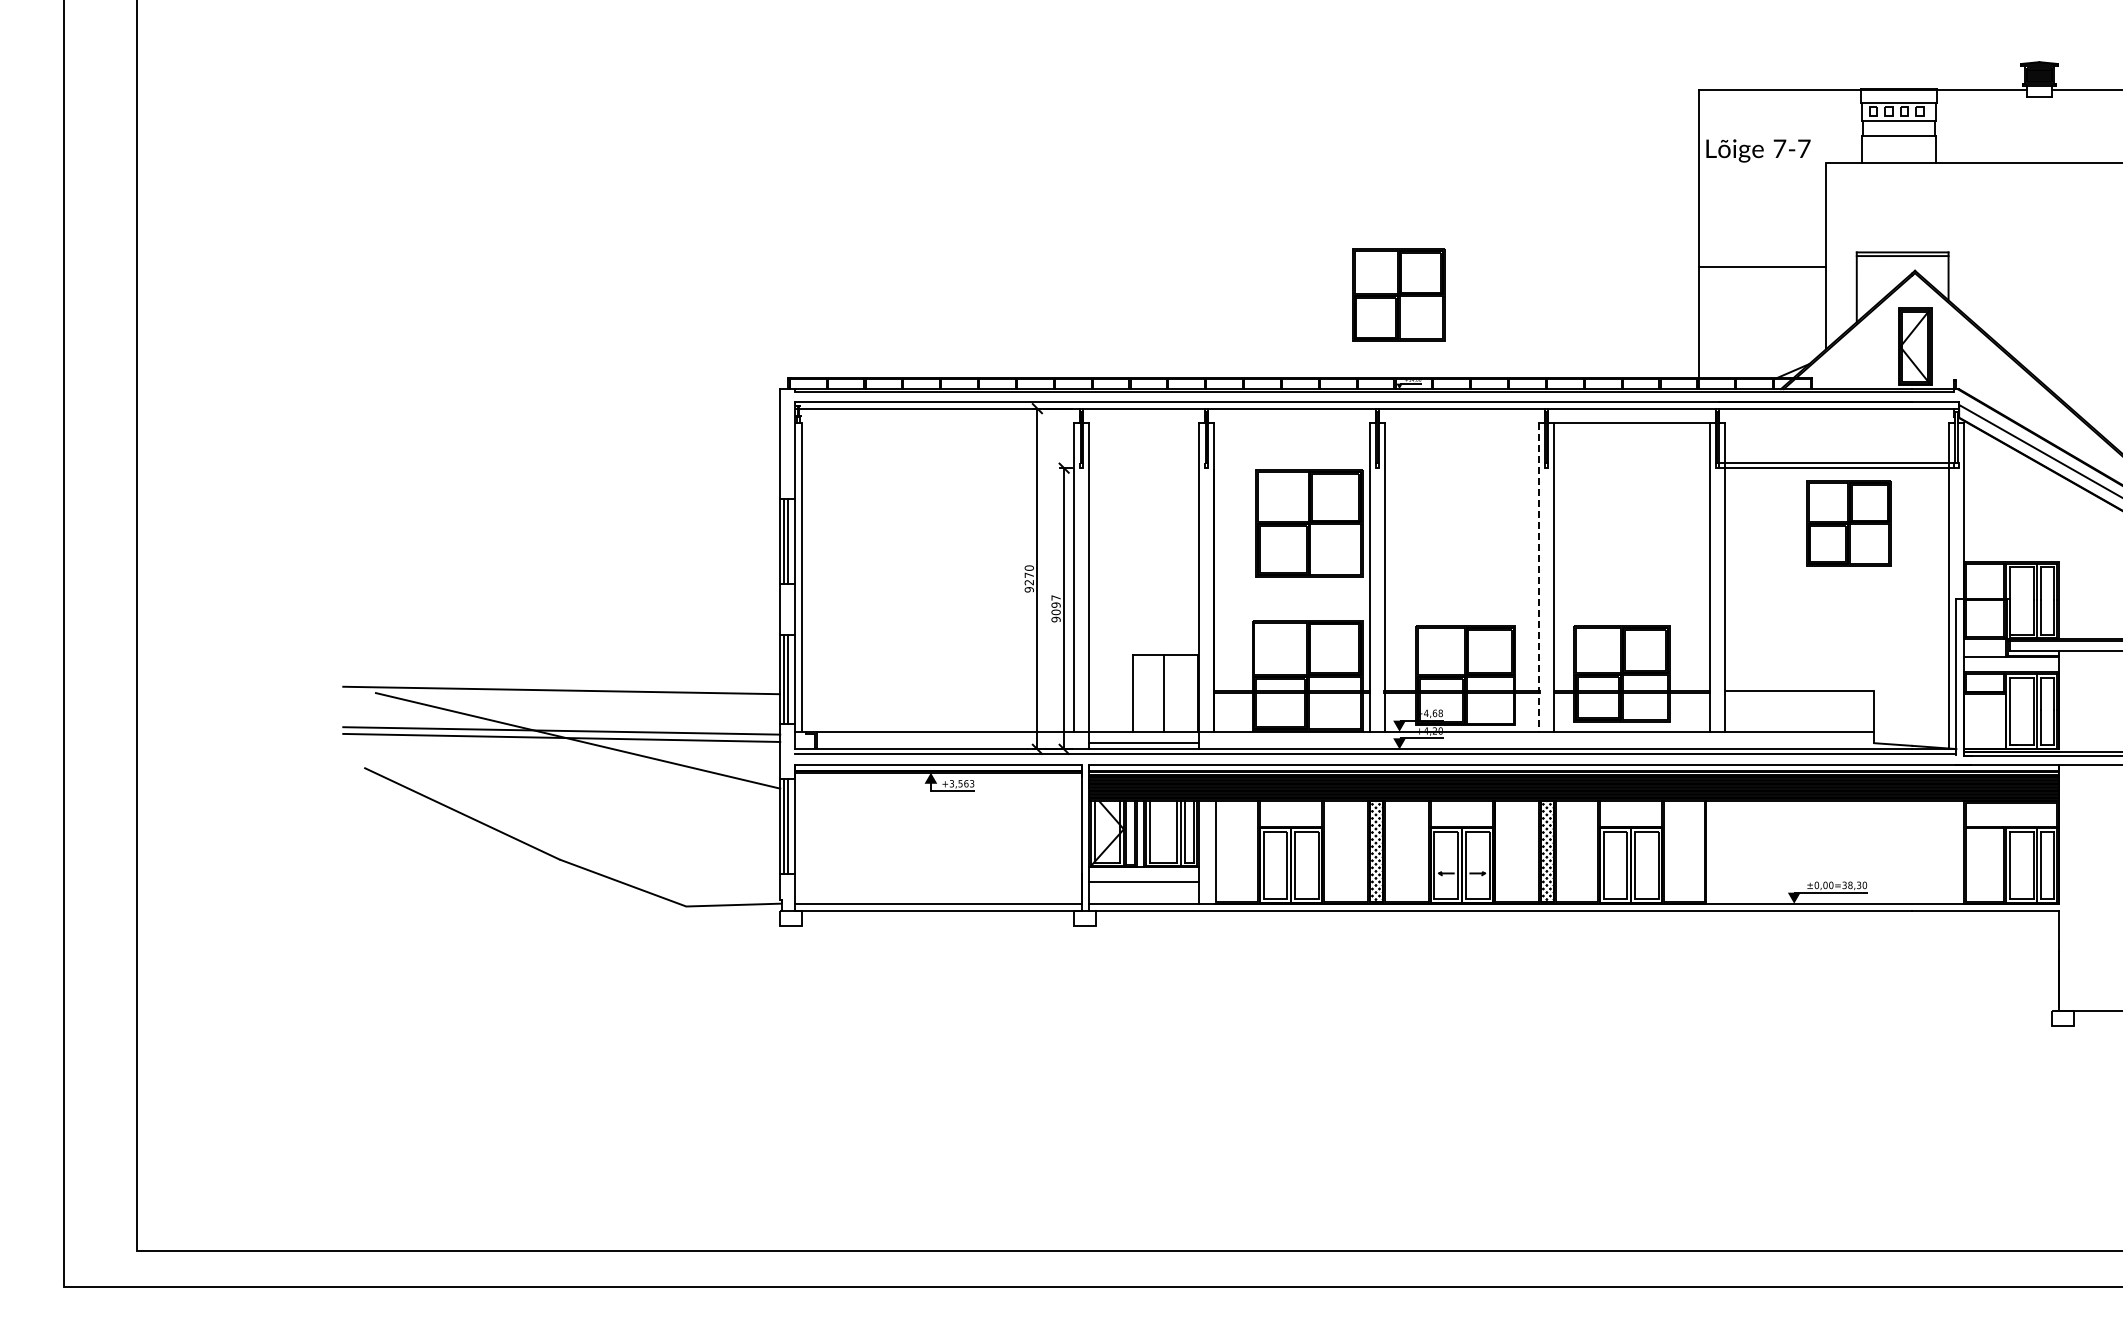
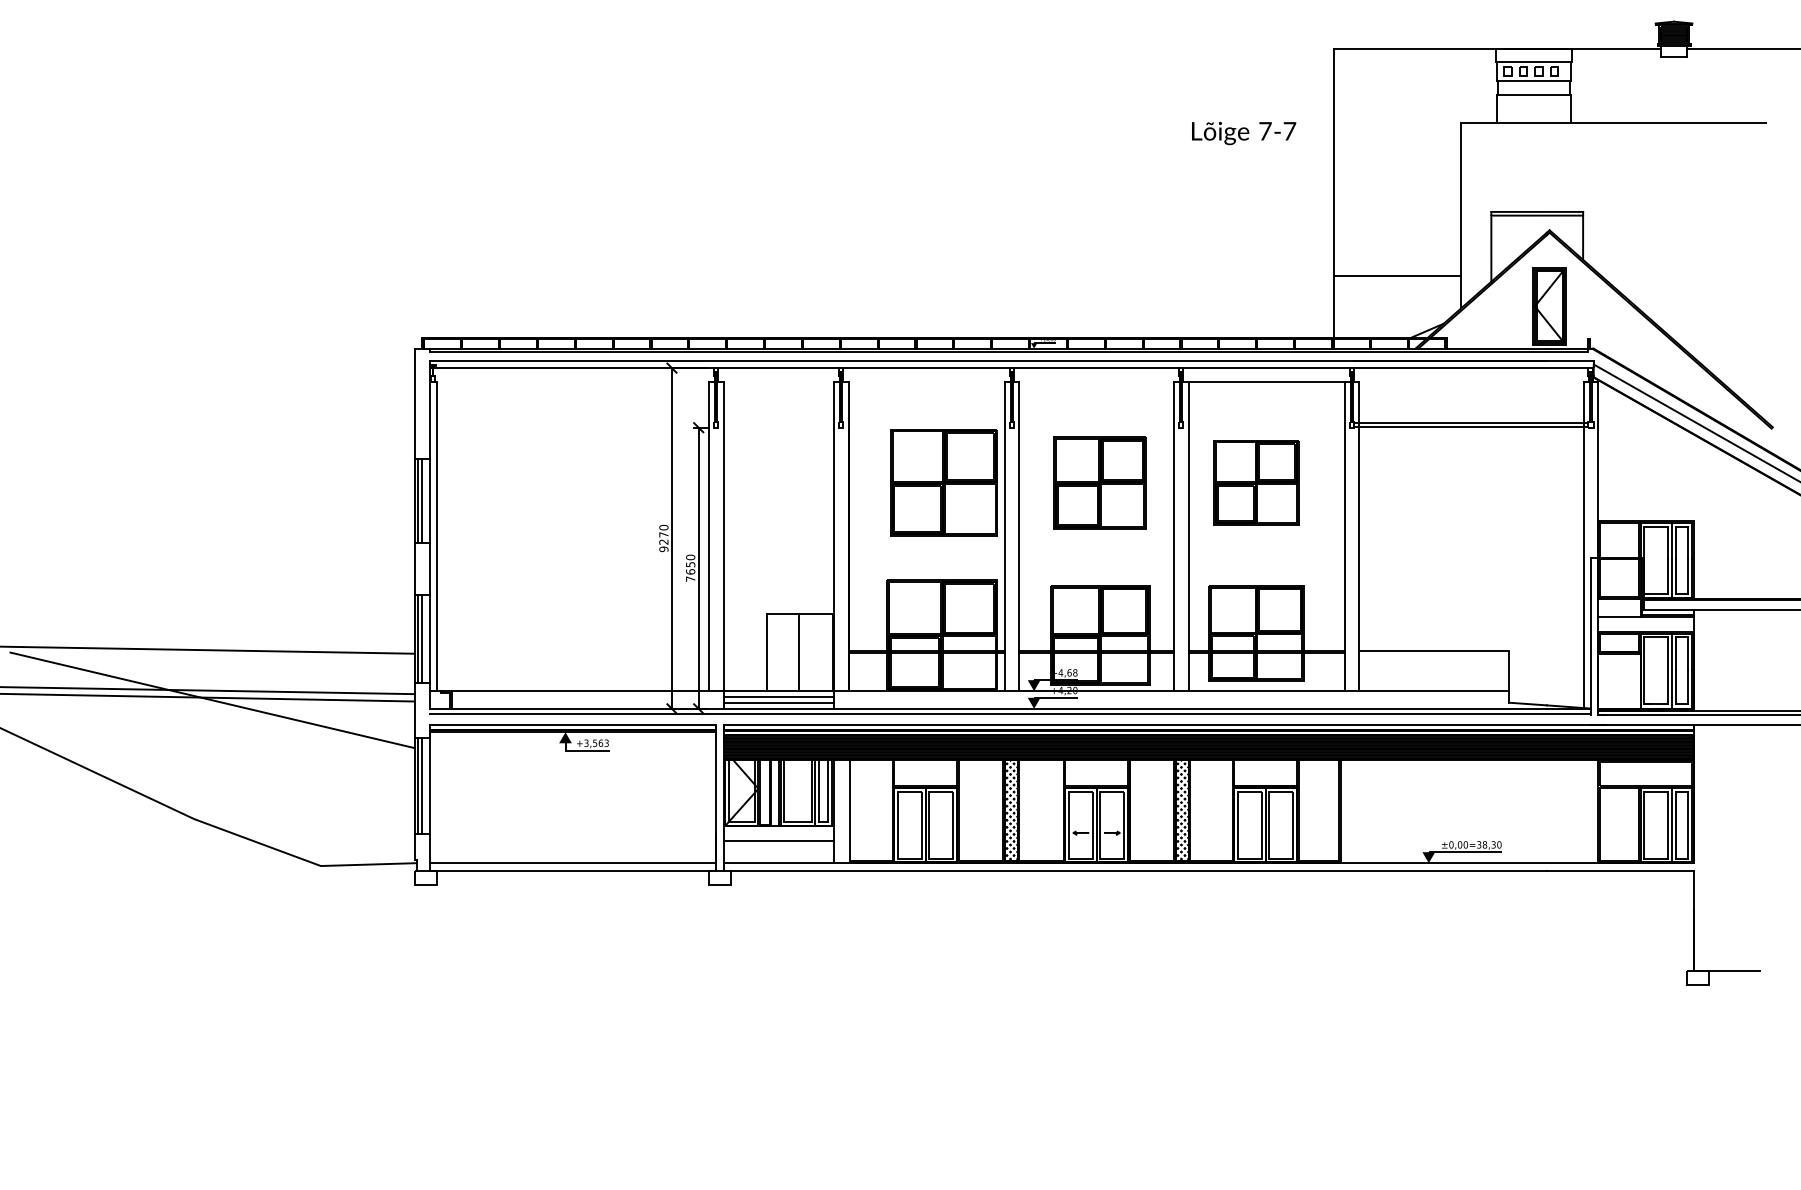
text: (1758, 150) -> (1244, 133), moved
line: (1762, 266) -> (1397, 276), moved
part: (1398, 294) -> (1100, 482), moved
part: (1848, 523) -> (1256, 483), moved
line: (1539, 577) -> (1174, 537), dashed -> solid
text: (1055, 608) -> (690, 568), 9097 -> 7650
line: (1143, 737) -> (778, 697), added

